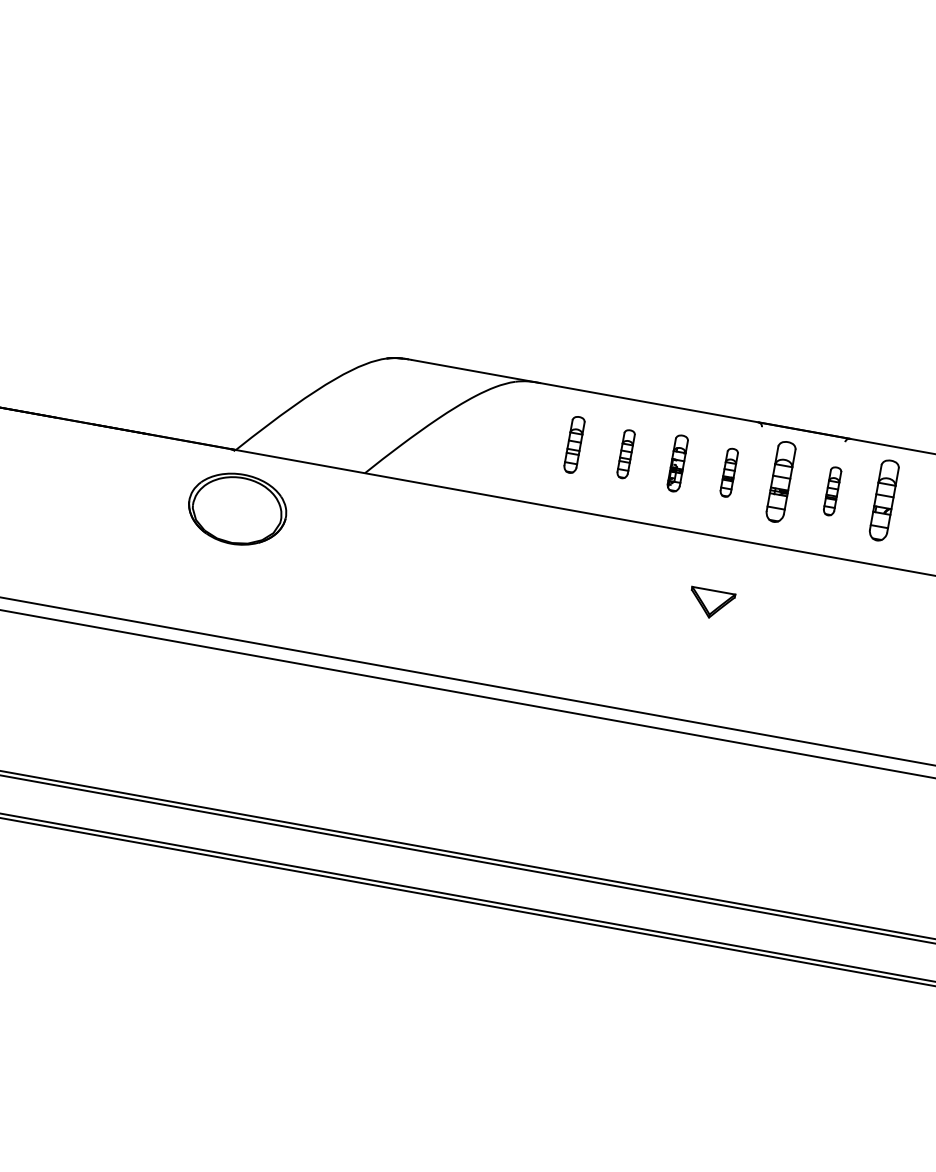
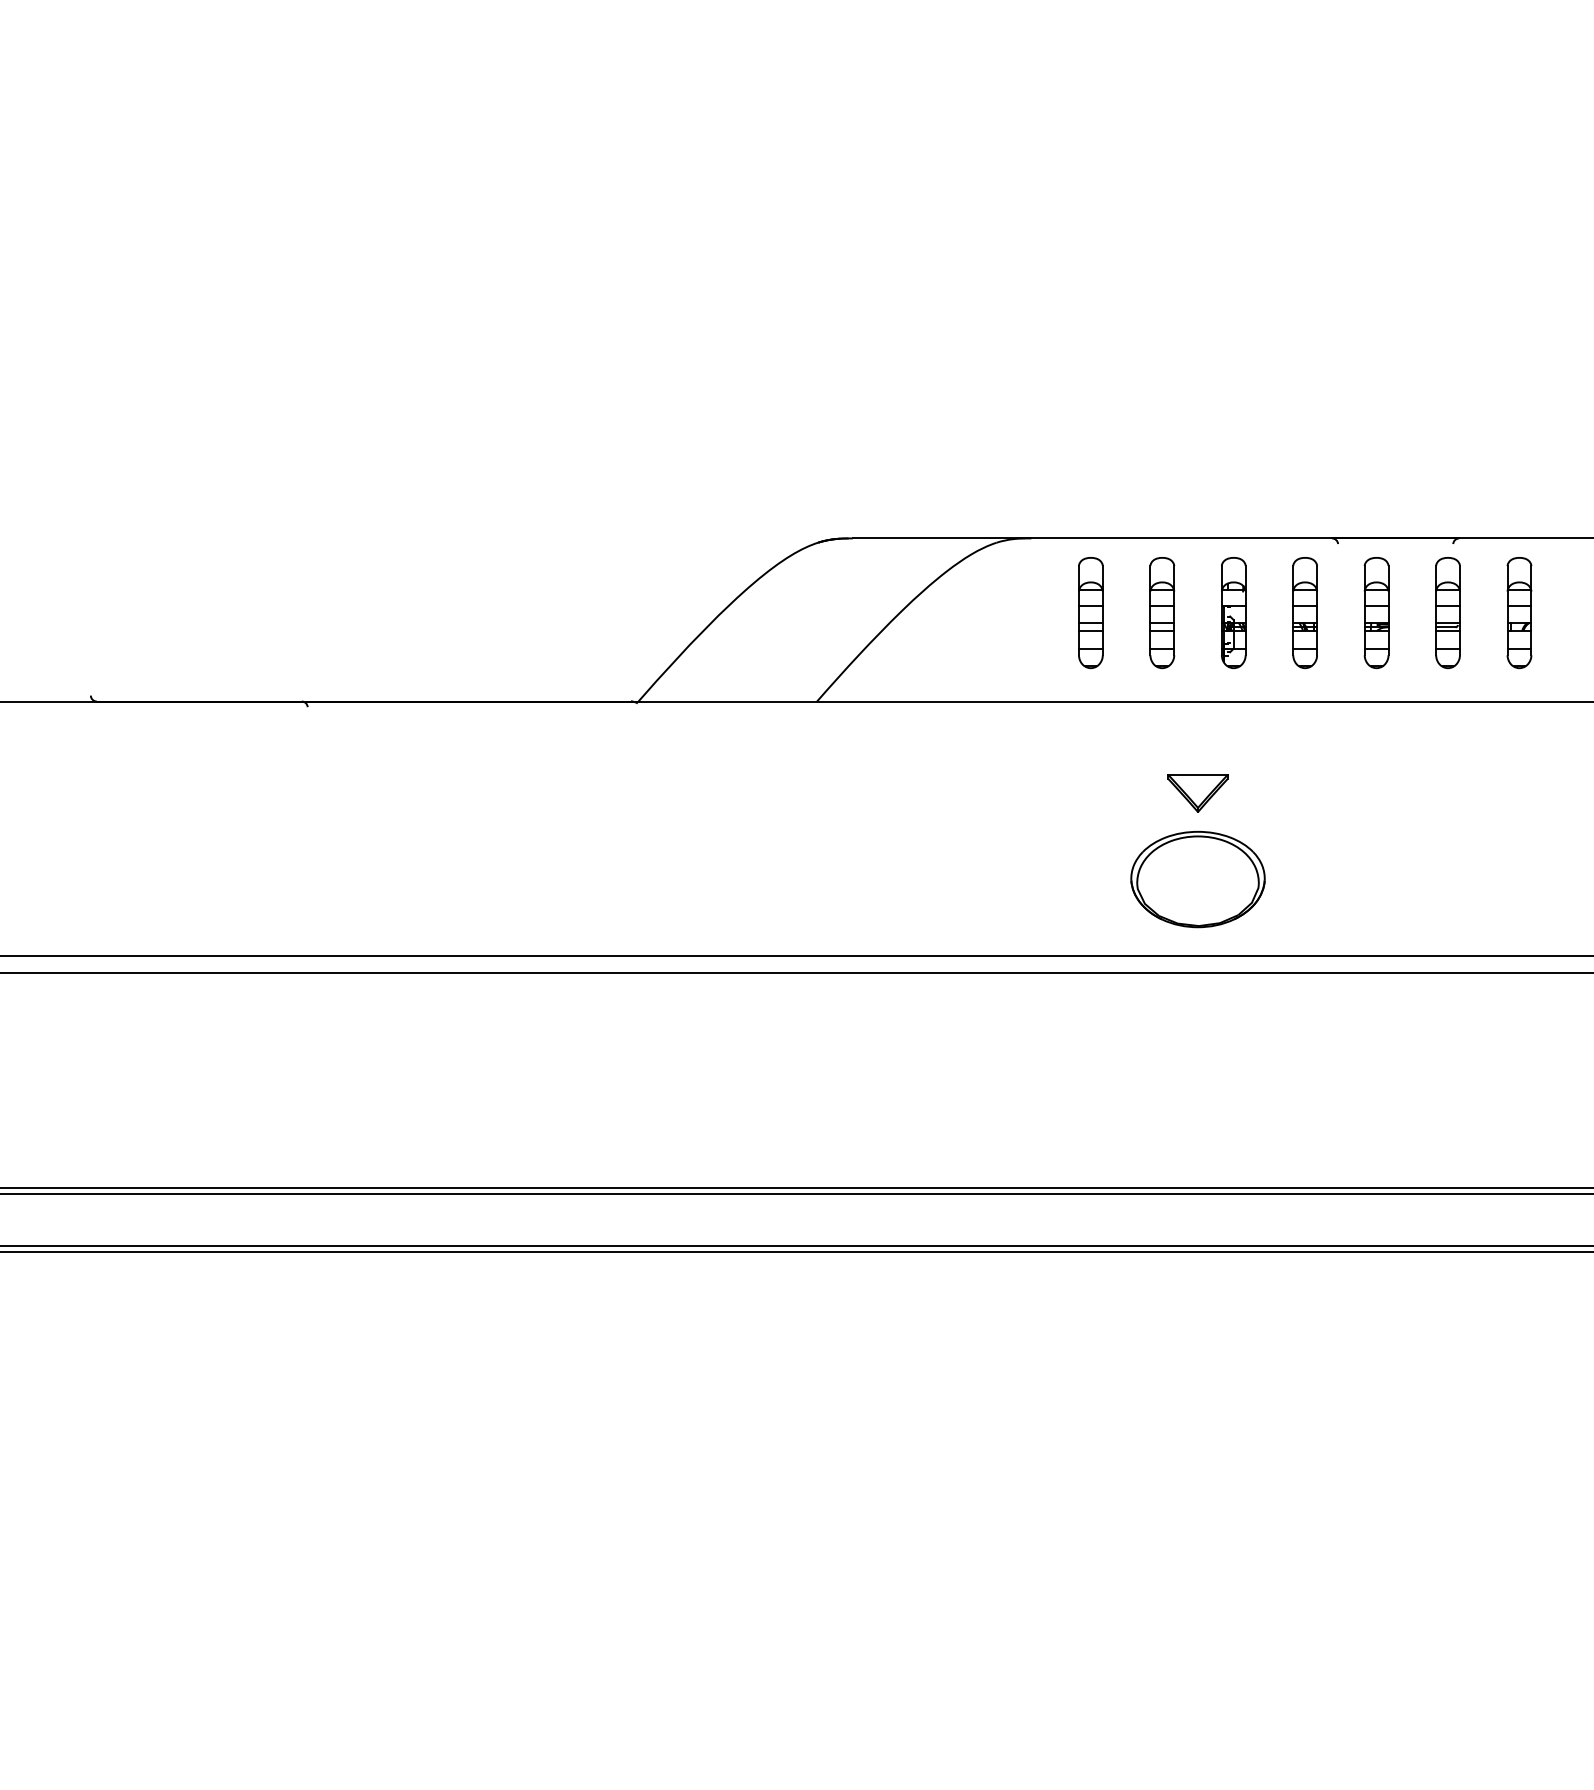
part: (574, 445) -> (1090, 613), size x1.43
part: (626, 454) -> (1162, 613), size x1.67
part: (677, 463) -> (1233, 613), size x1.43
part: (728, 472) -> (1304, 613), size x1.67
part: (832, 491) -> (1447, 613), size x1.67
part: (237, 509) -> (1197, 879), moved
part: (711, 604) -> (1197, 793), moved

